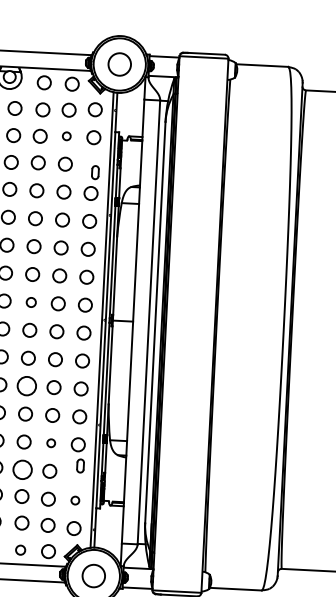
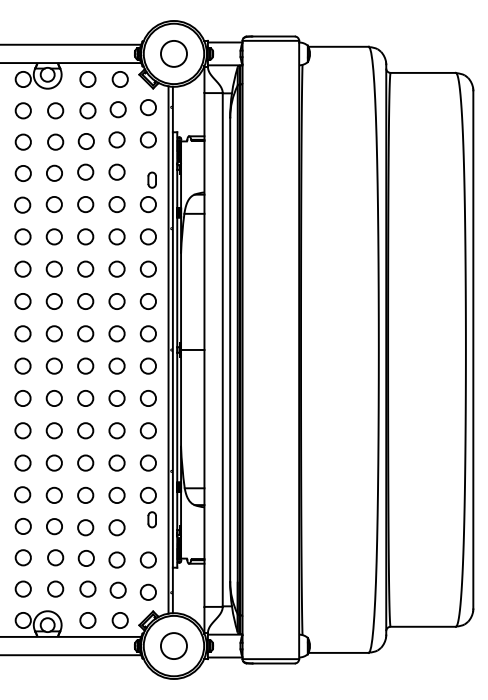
circle: (66, 135) -> (116, 139), size x1.67
circle: (31, 302) -> (85, 333), size x1.43
circle: (26, 385) -> (85, 430), size x0.71
circle: (50, 442) -> (116, 494), size x1.67
circle: (22, 469) -> (85, 527), size x0.71
circle: (74, 500) -> (147, 559), size x1.67
circle: (20, 550) -> (87, 620), size x1.43

